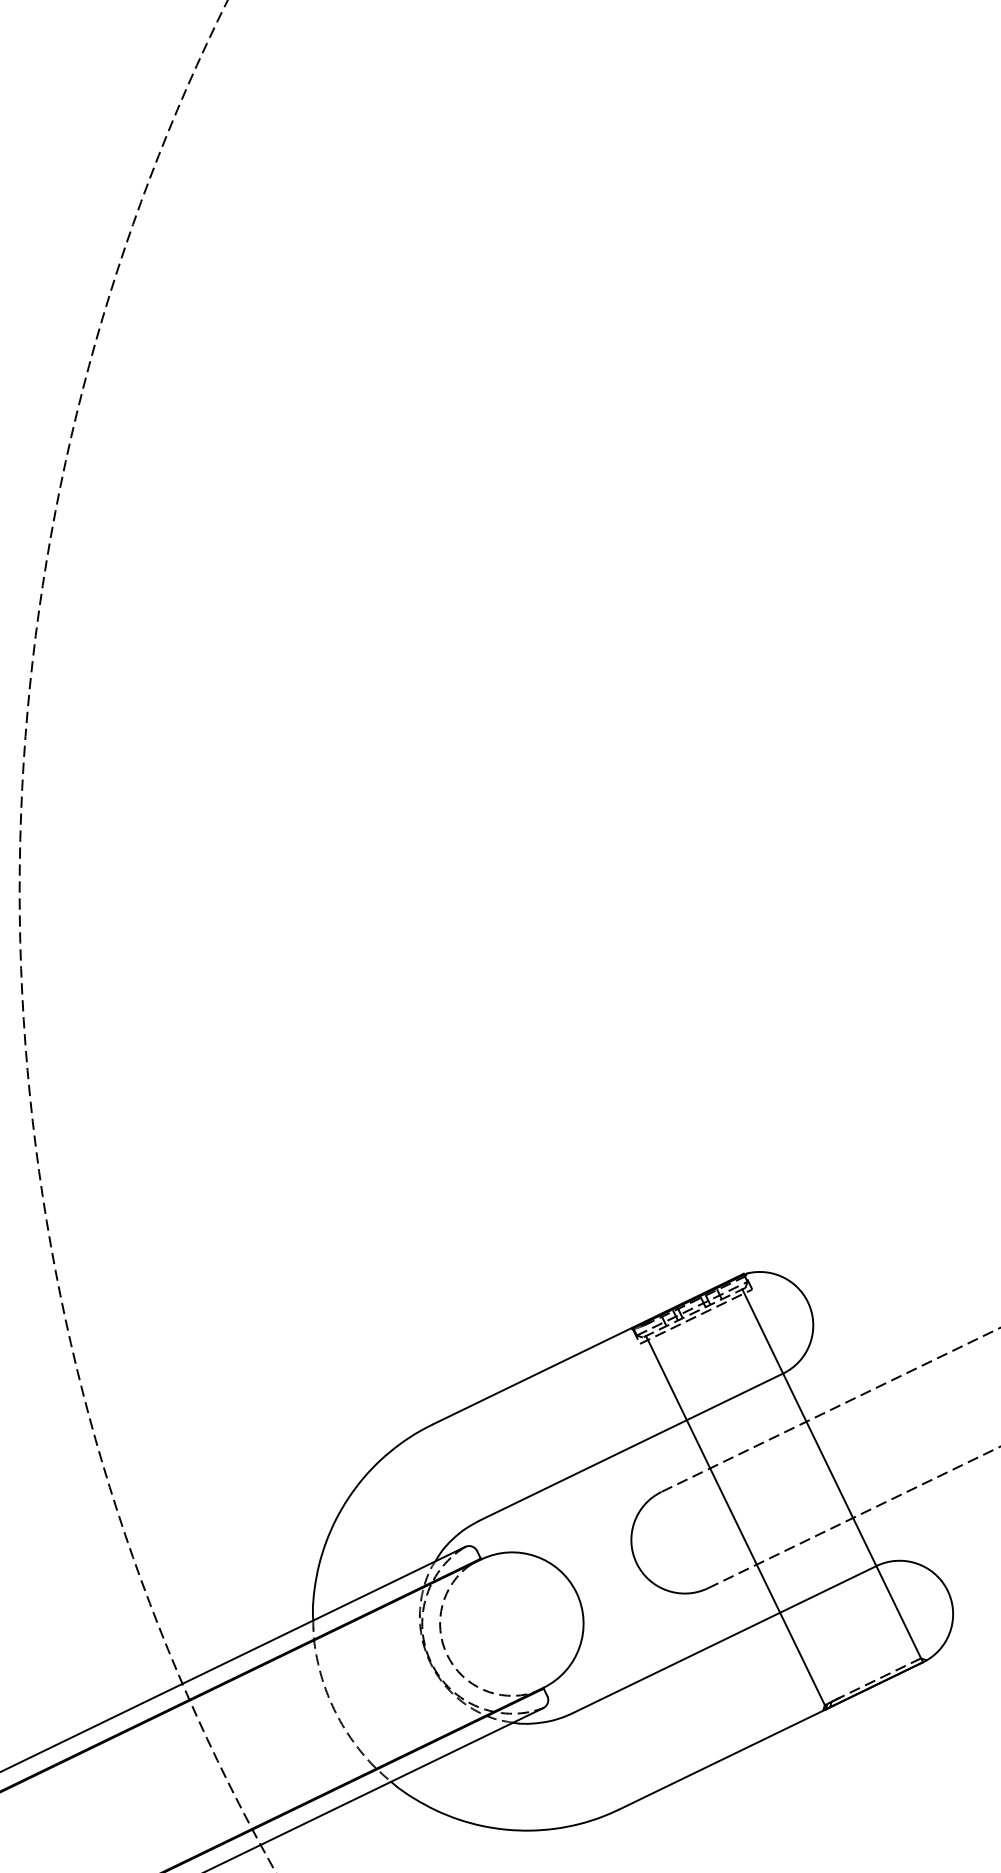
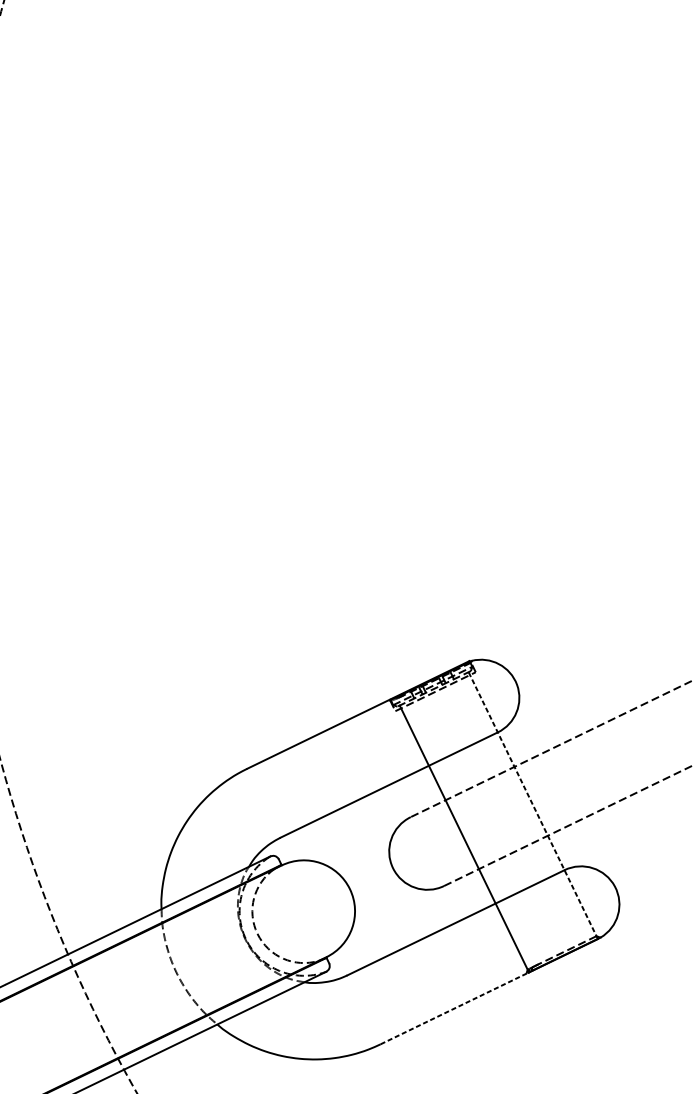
line: (832, 1475) -> (533, 805), solid -> dashed
line: (722, 1759) -> (454, 1008), solid -> dashed

